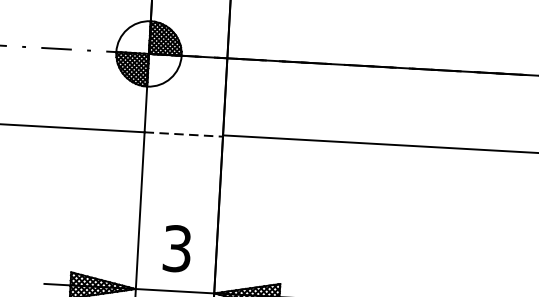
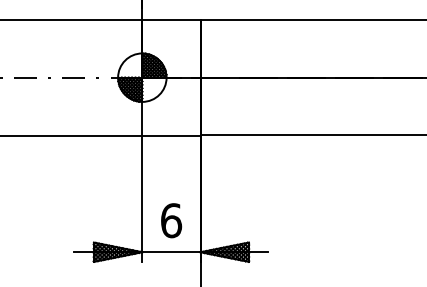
line: (183, 134) -> (171, 135), dashed -> solid
text: (177, 248) -> (171, 220), 3 -> 6

